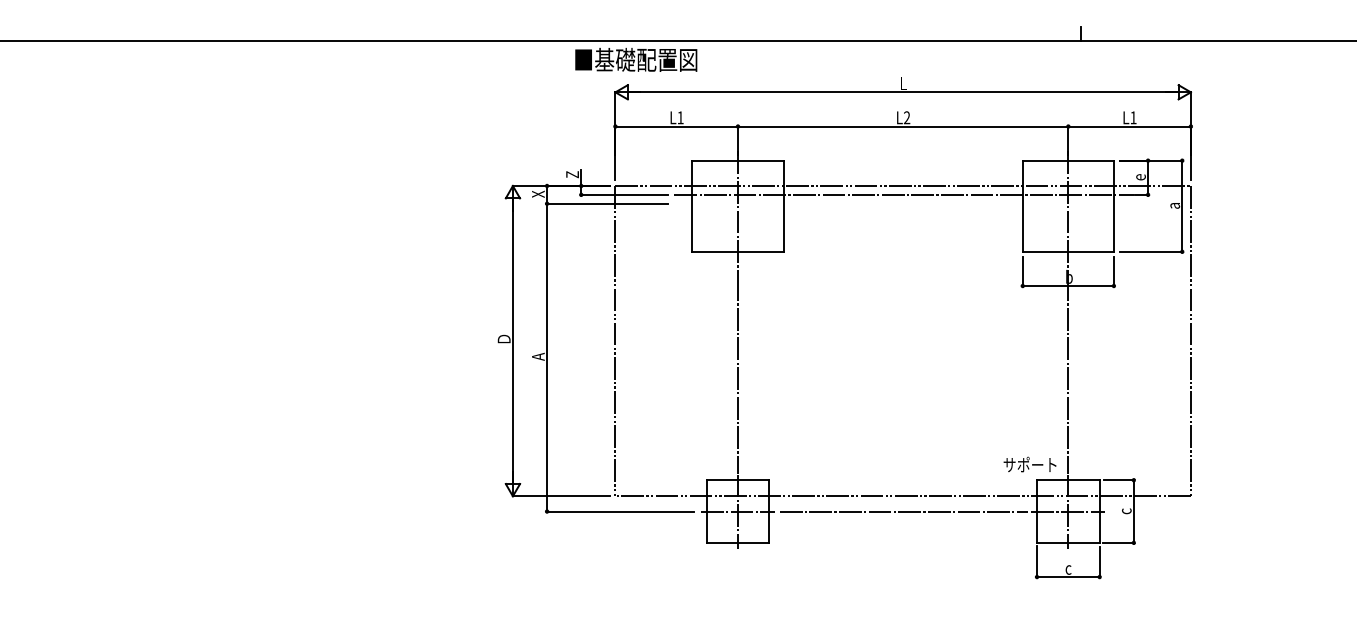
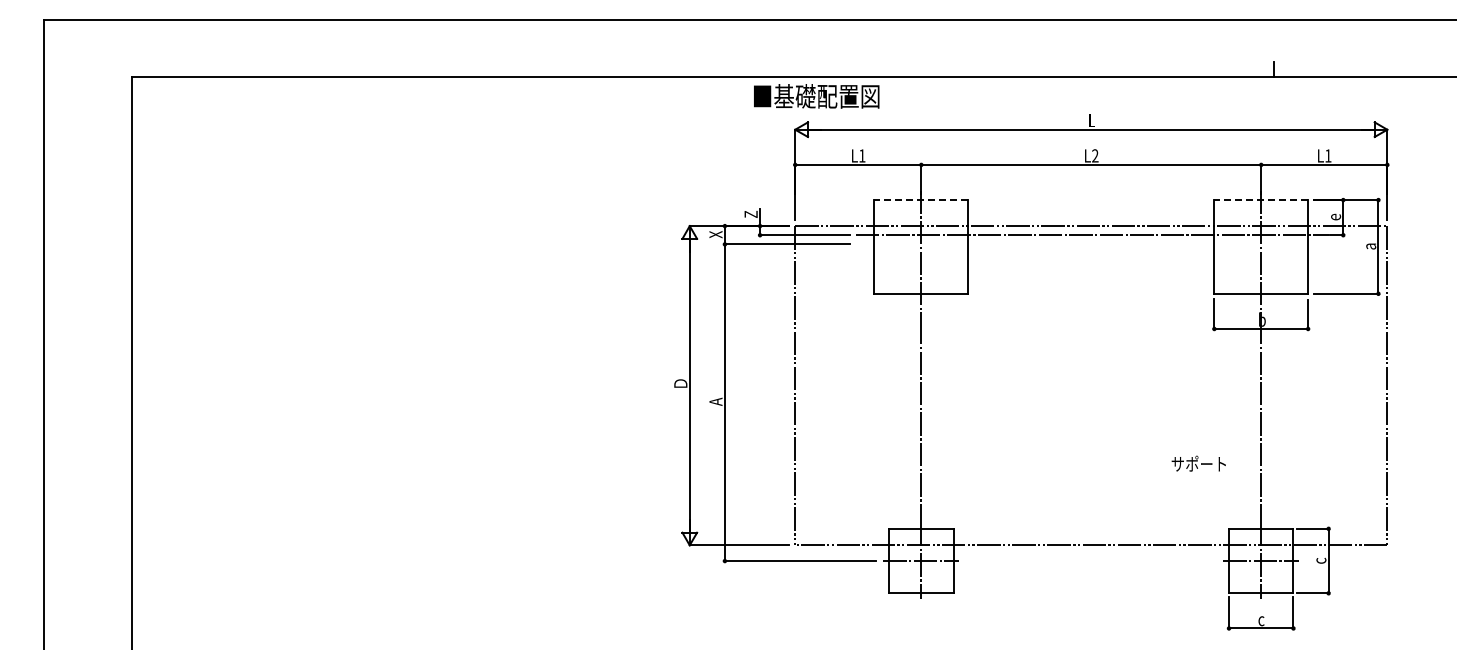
line: (738, 161) -> (921, 200), solid -> dashed
line: (1068, 161) -> (1261, 200), solid -> dashed
text: (1029, 464) -> (1198, 463), moved
line: (903, 511) -> (1091, 561), removed

